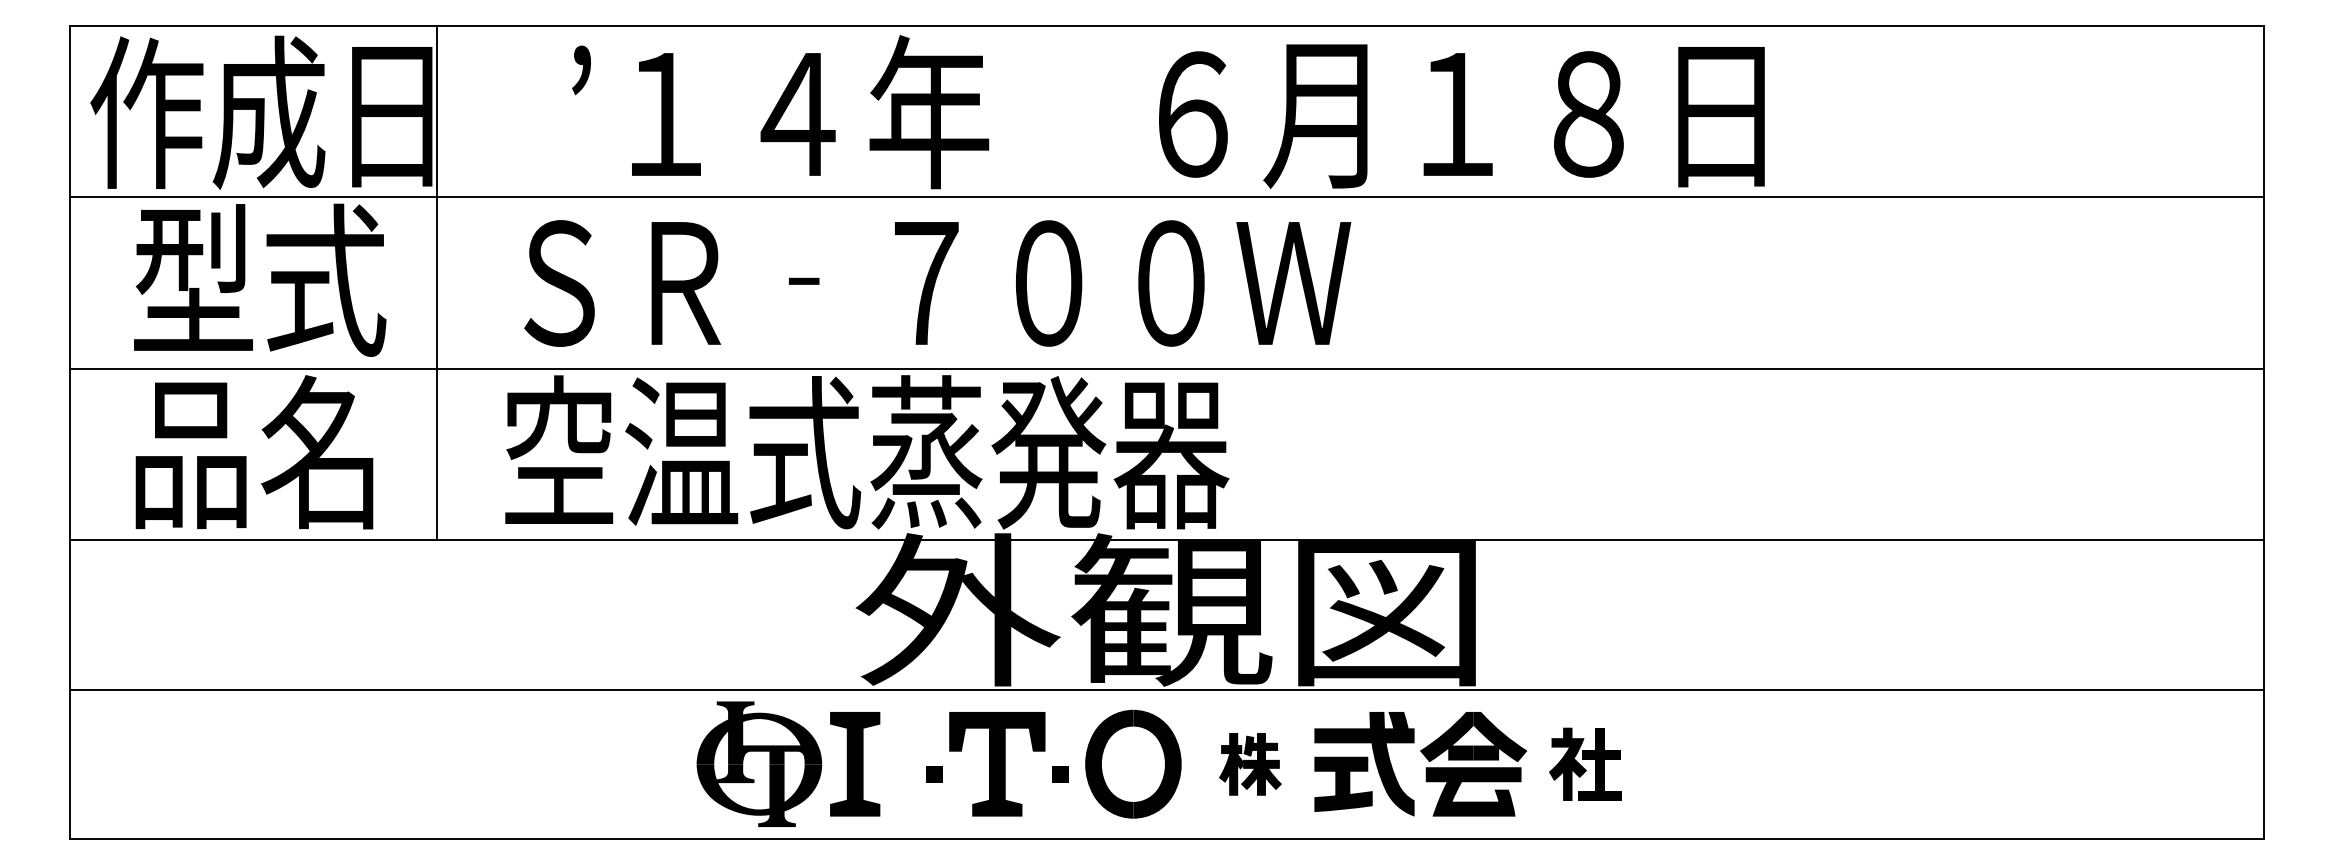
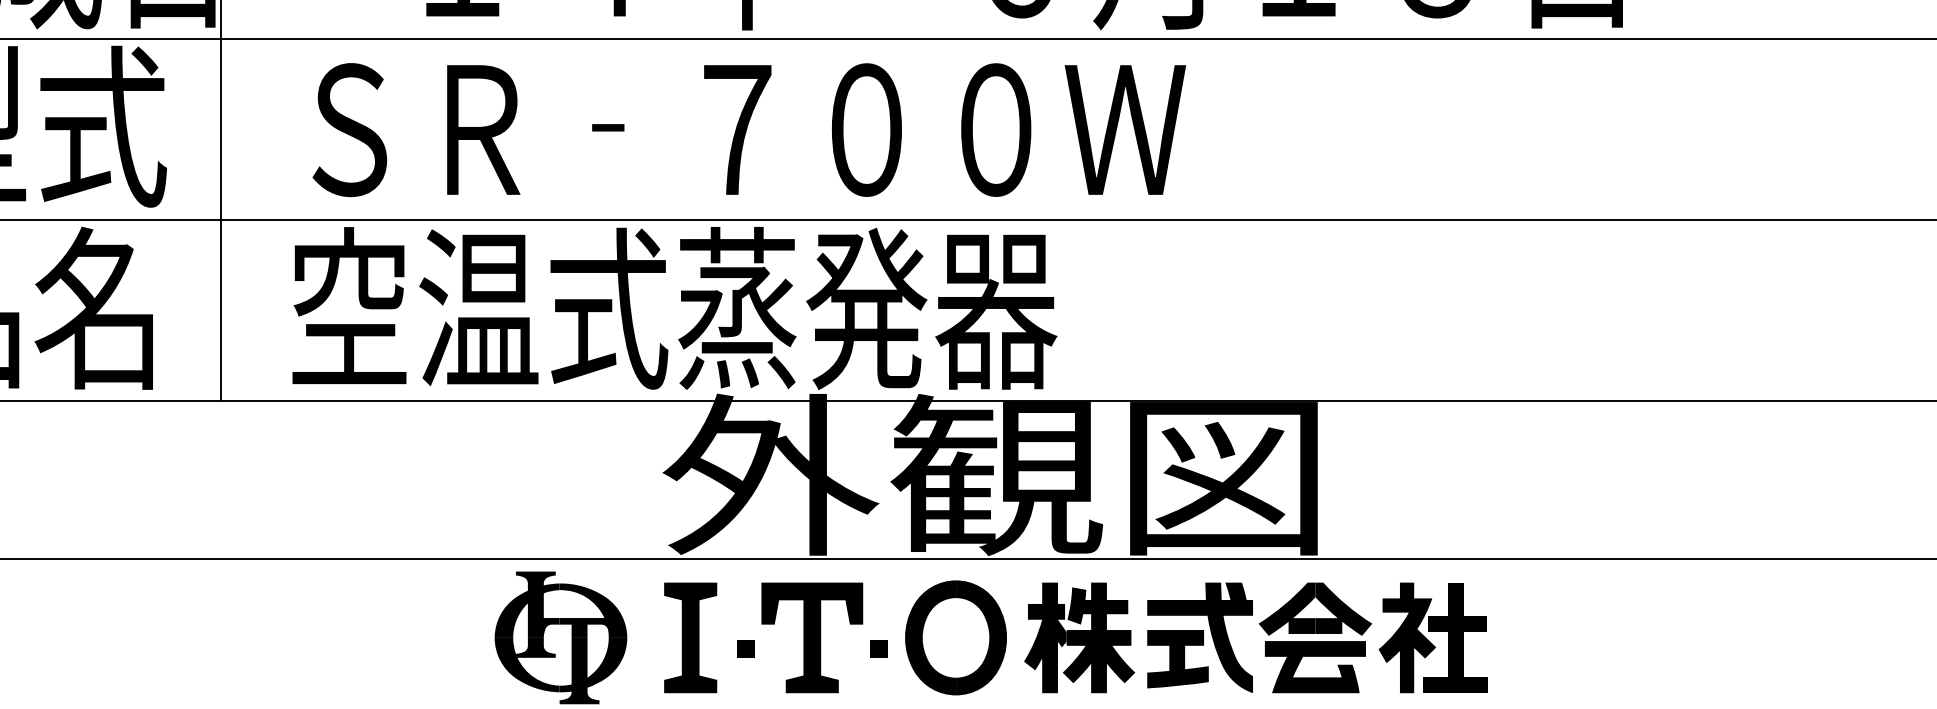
part: (855, 764) -> (690, 638), moved
part: (1250, 764) -> (1079, 638), size x1.67
part: (1584, 764) -> (1432, 638), size x1.43

